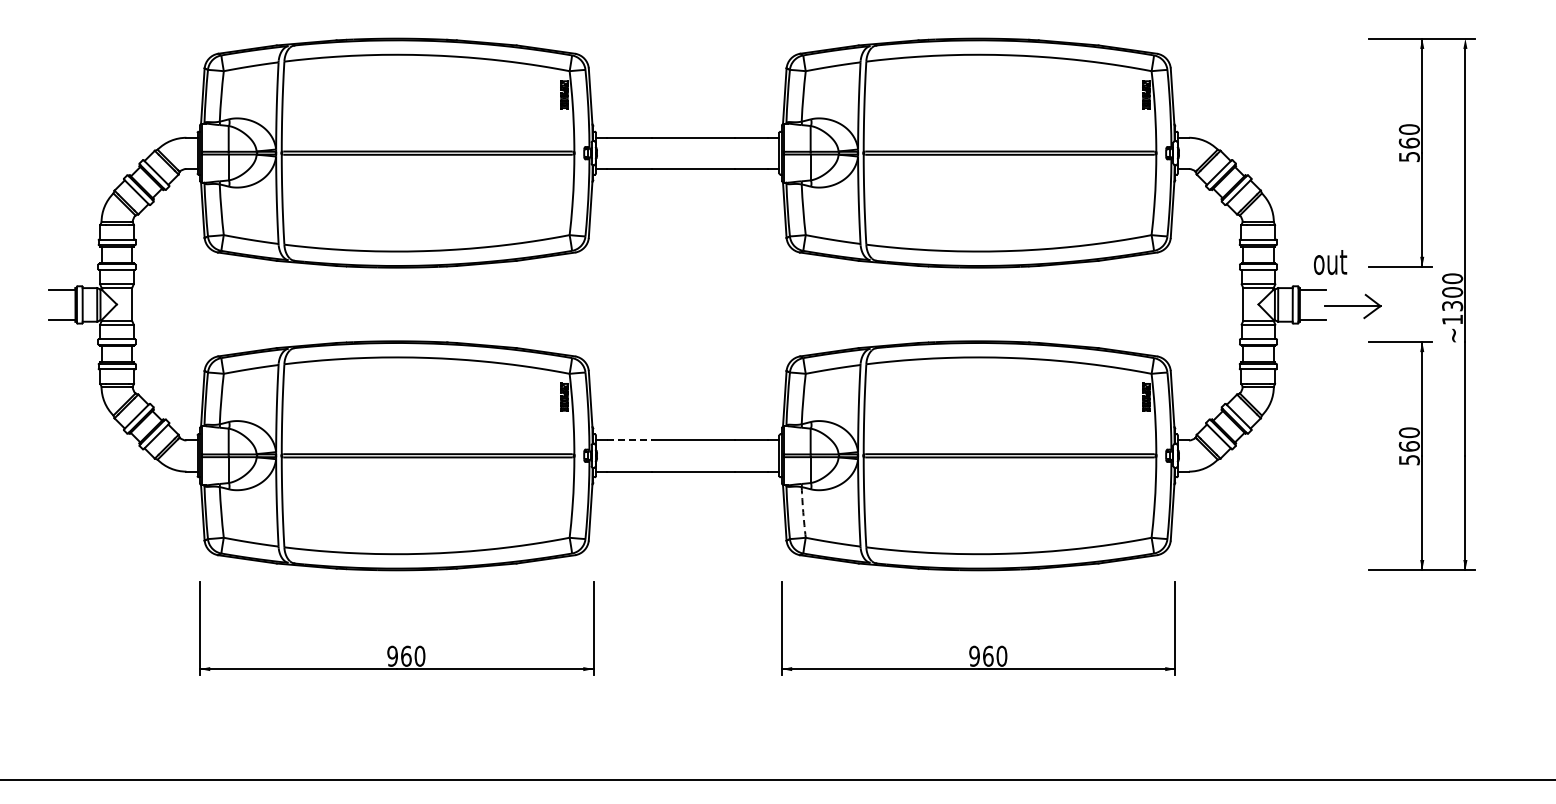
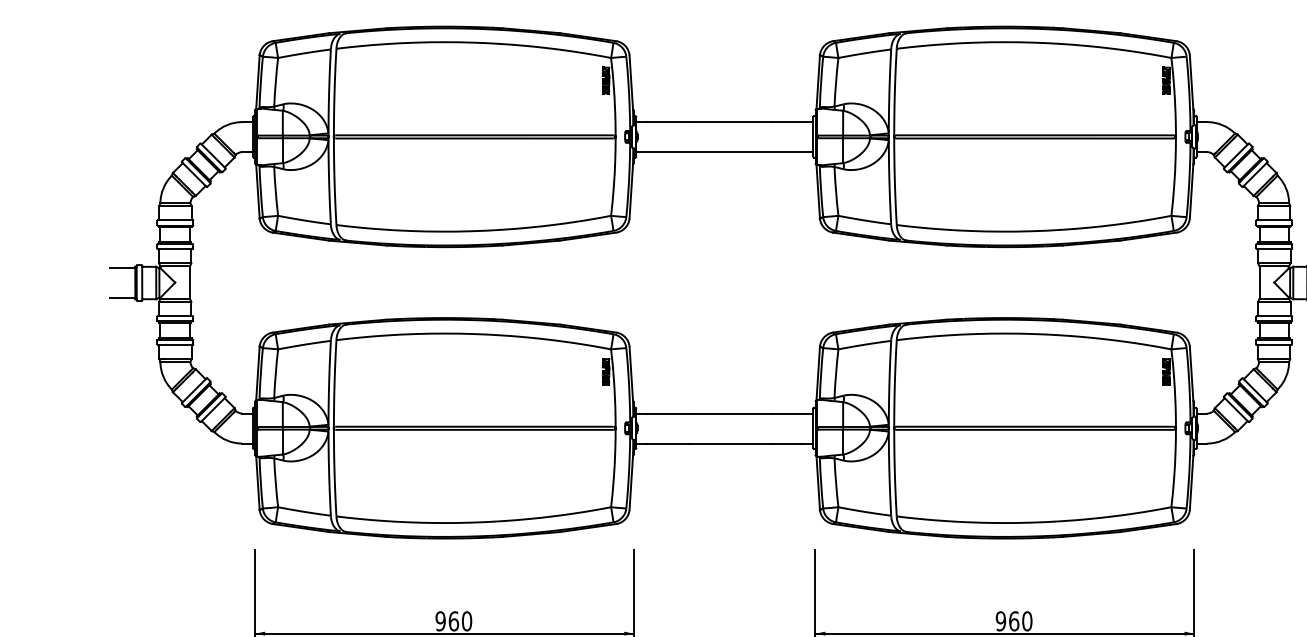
line: (629, 440) -> (668, 413), dashed -> solid
arc: (803, 512) -> (836, 482), dashed -> solid

